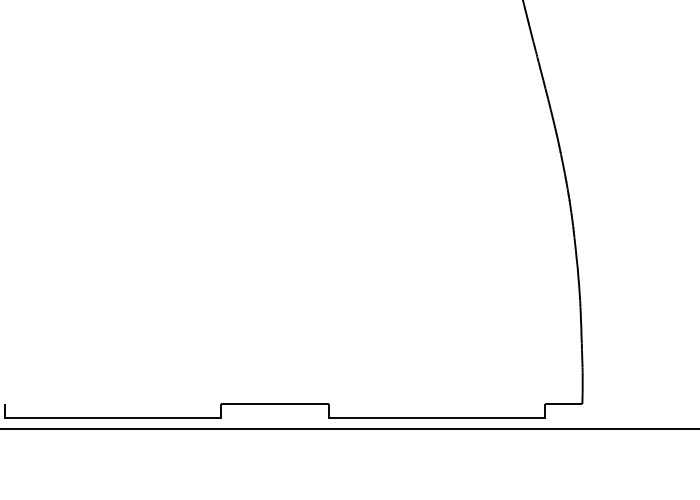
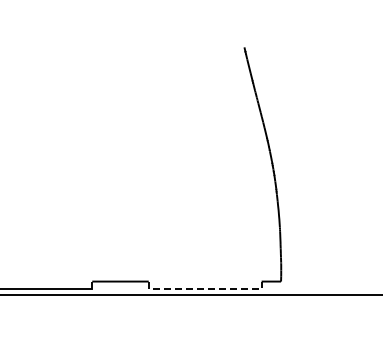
line: (437, 417) -> (205, 288), solid -> dashed

